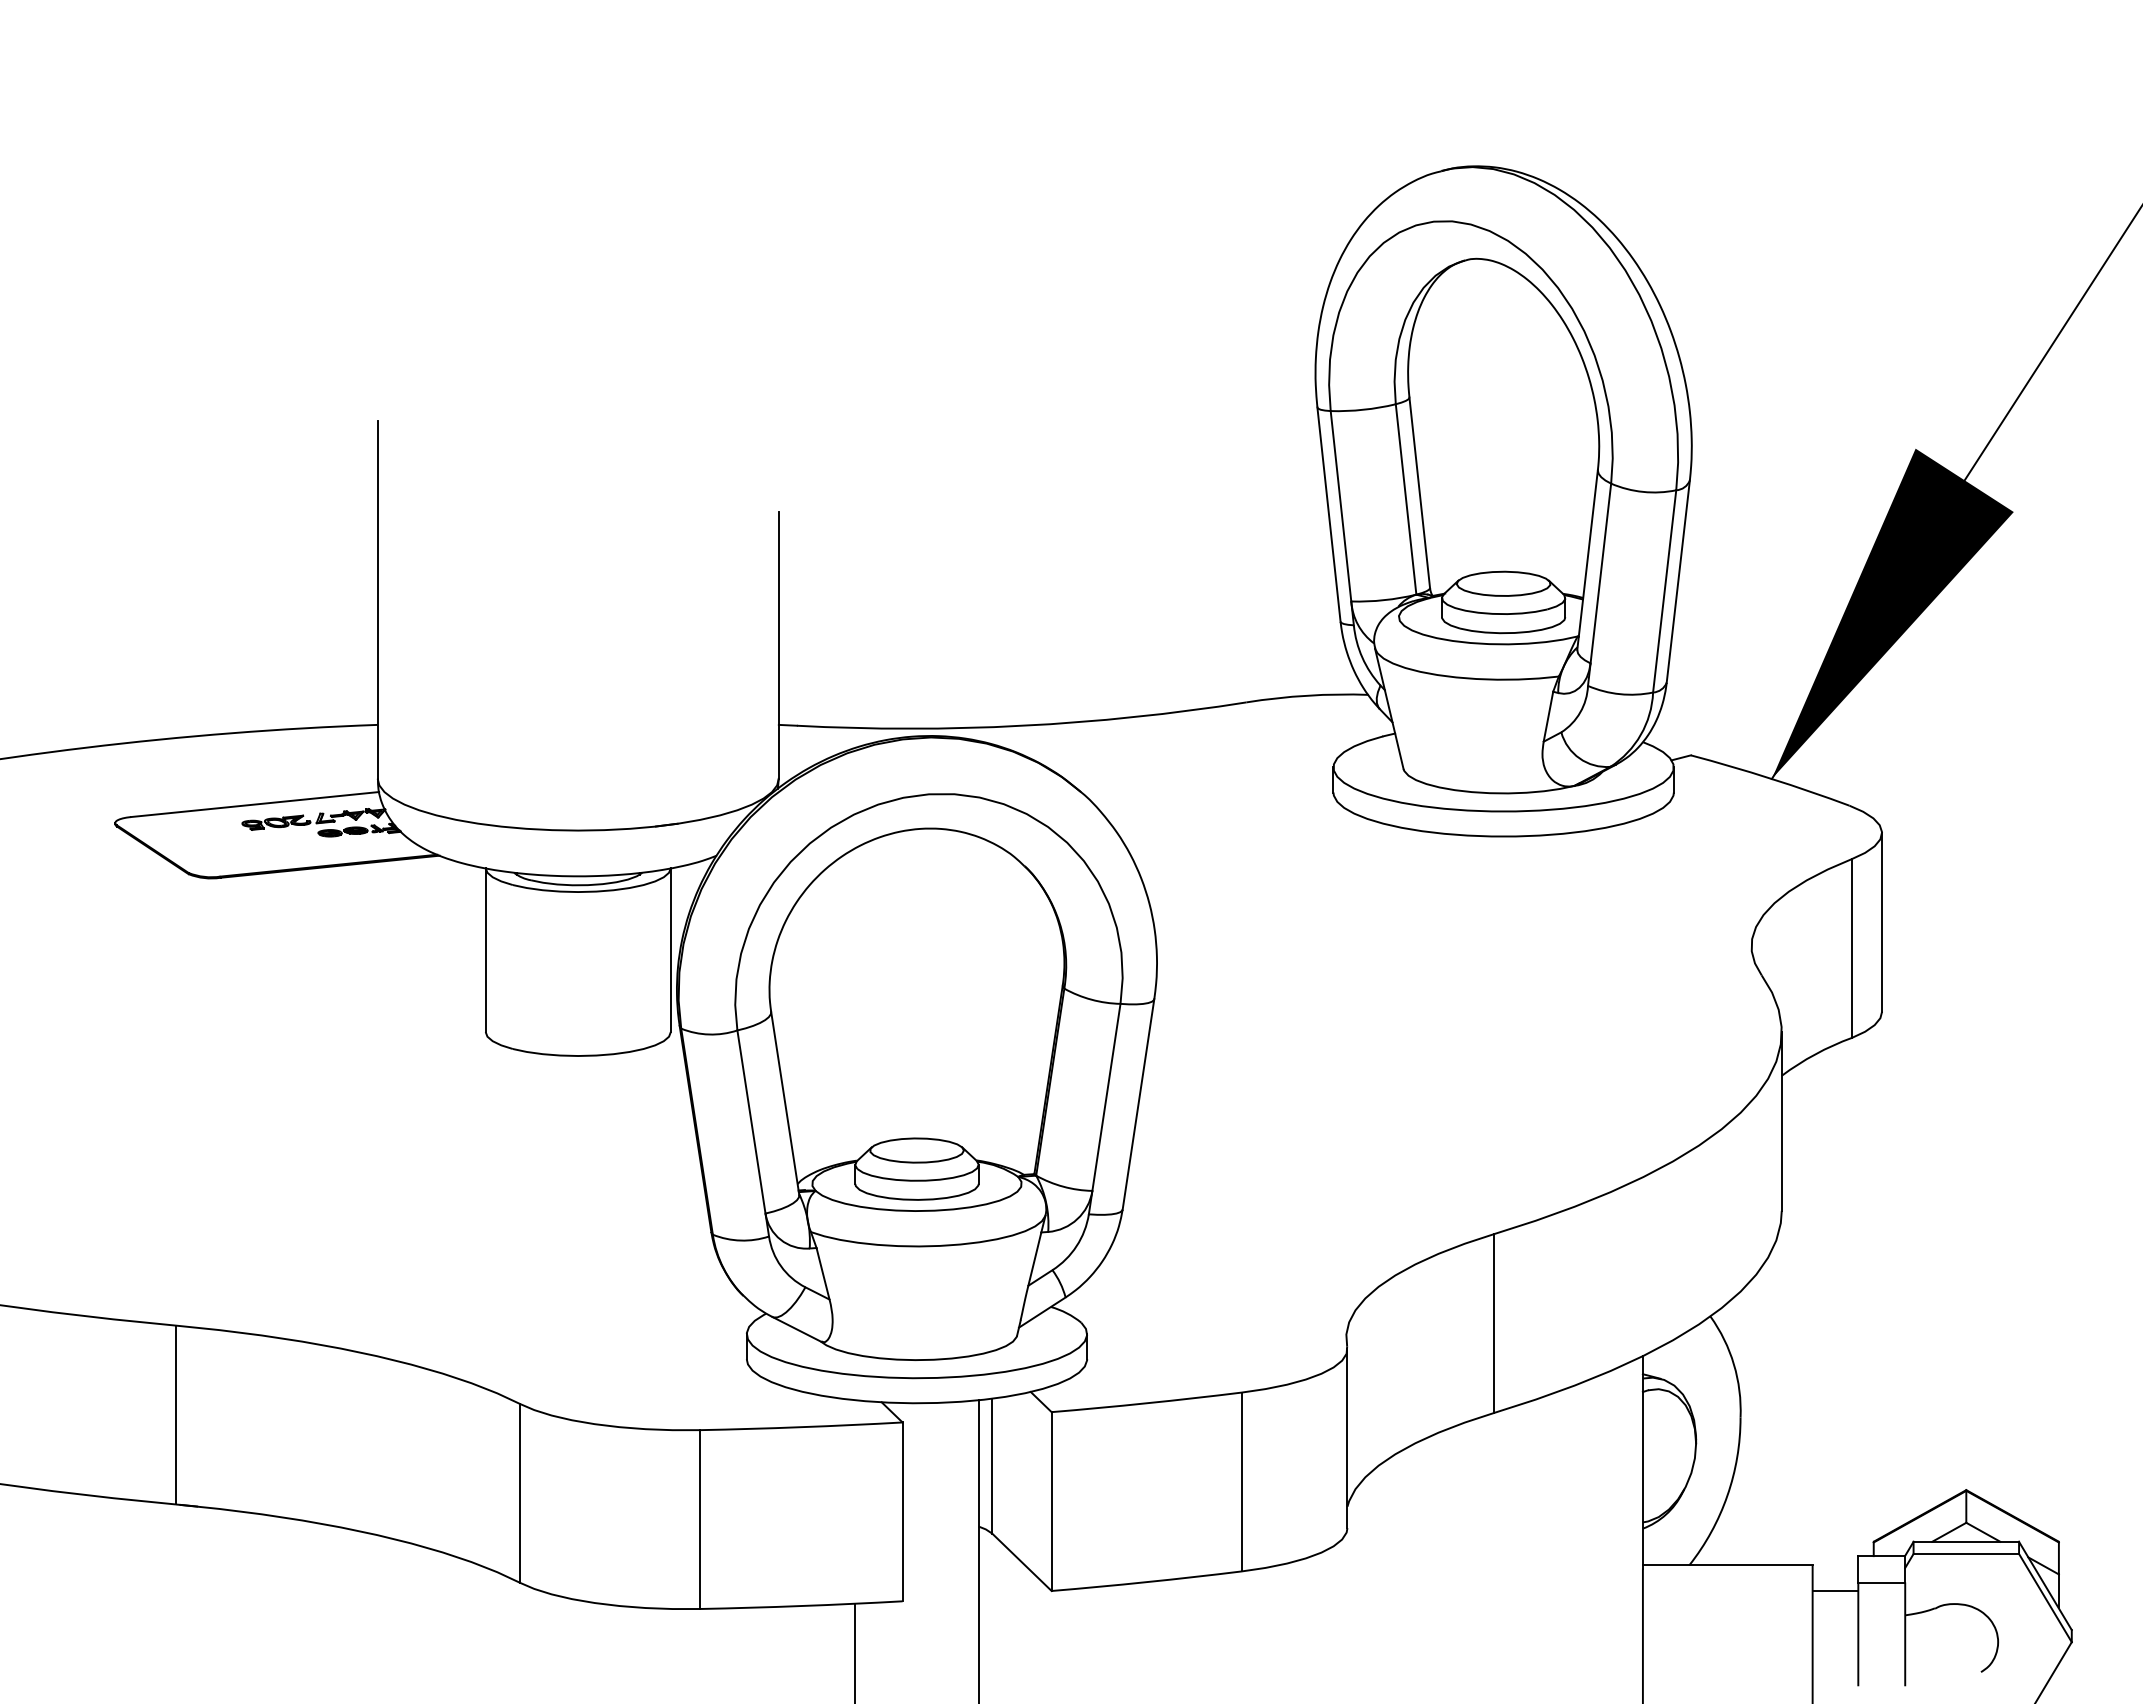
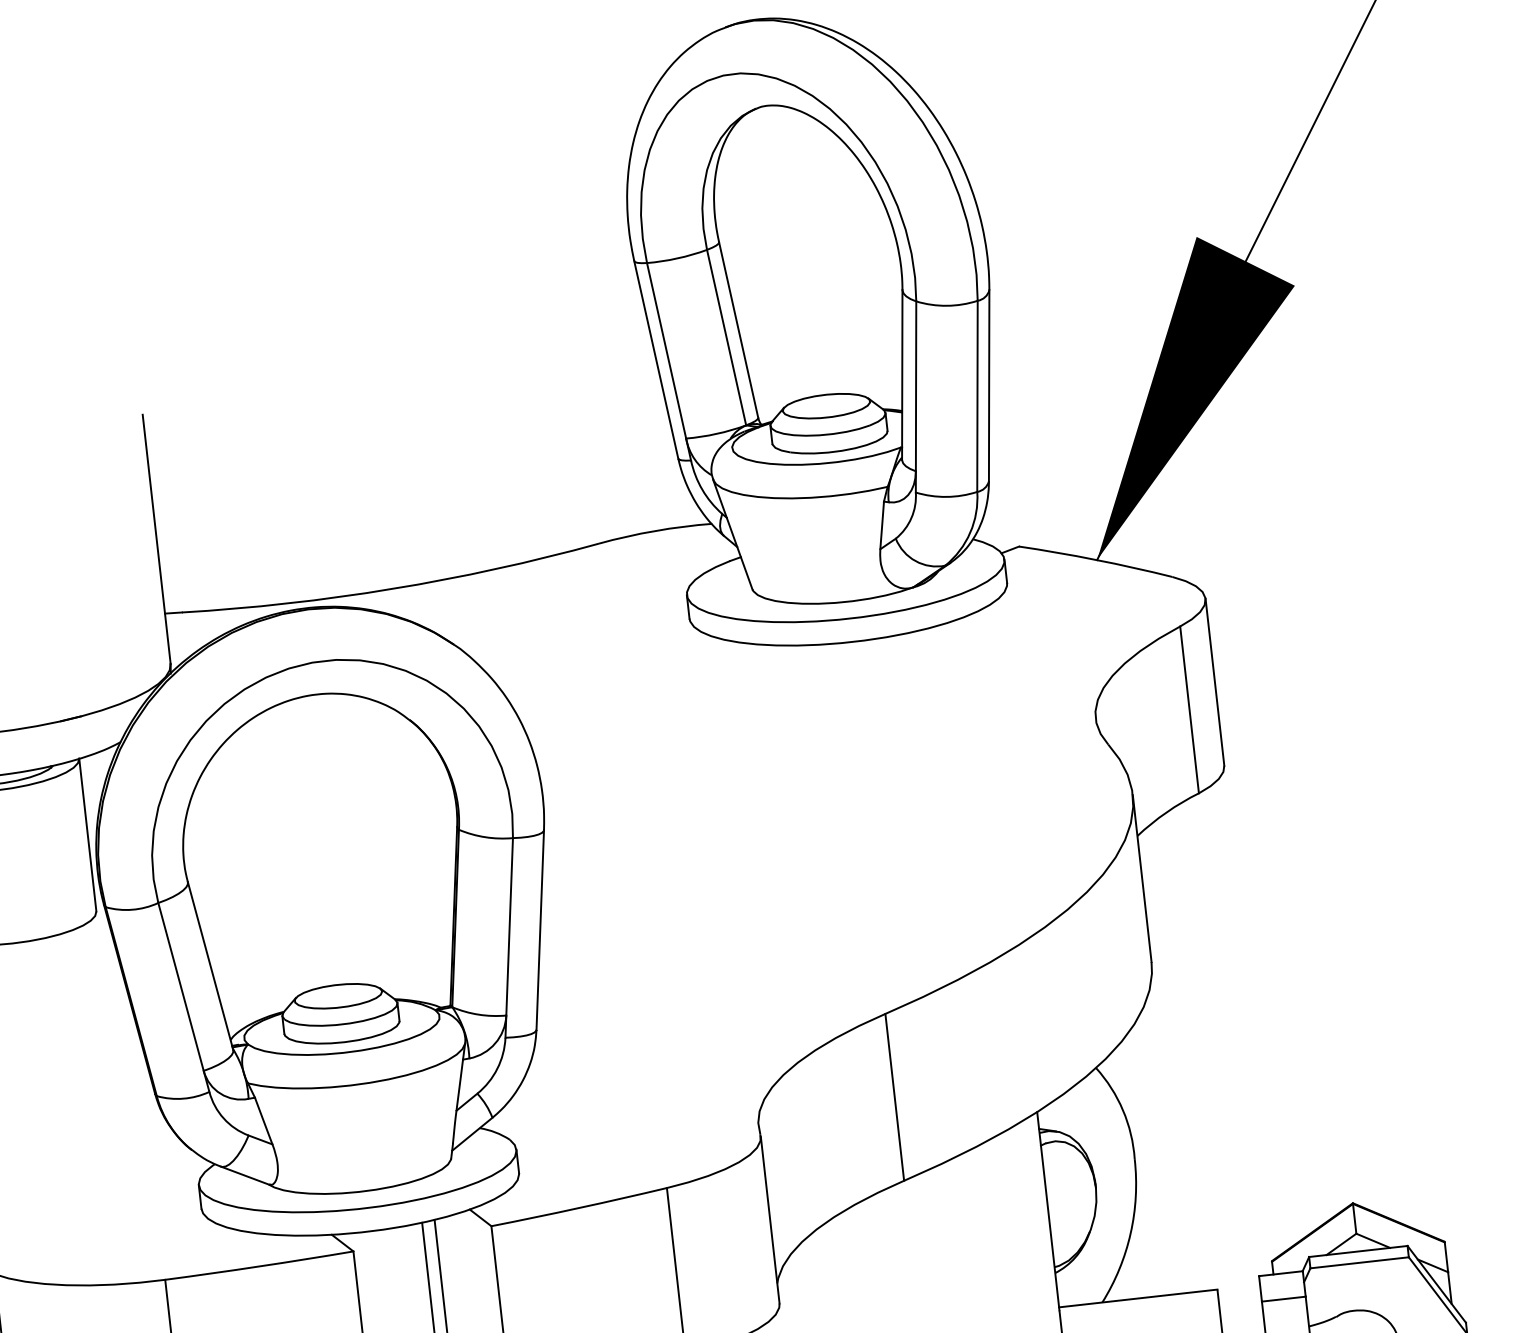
line: (1835, 1591) -> (1241, 1311), removed

